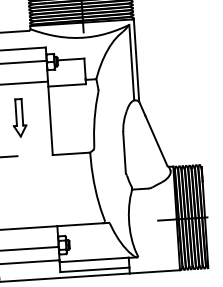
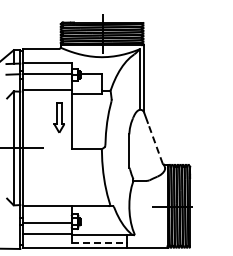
part: (18, 117) -> (58, 117), moved
line: (156, 141) -> (155, 143), solid -> dashed
line: (94, 270) -> (99, 243), solid -> dashed

